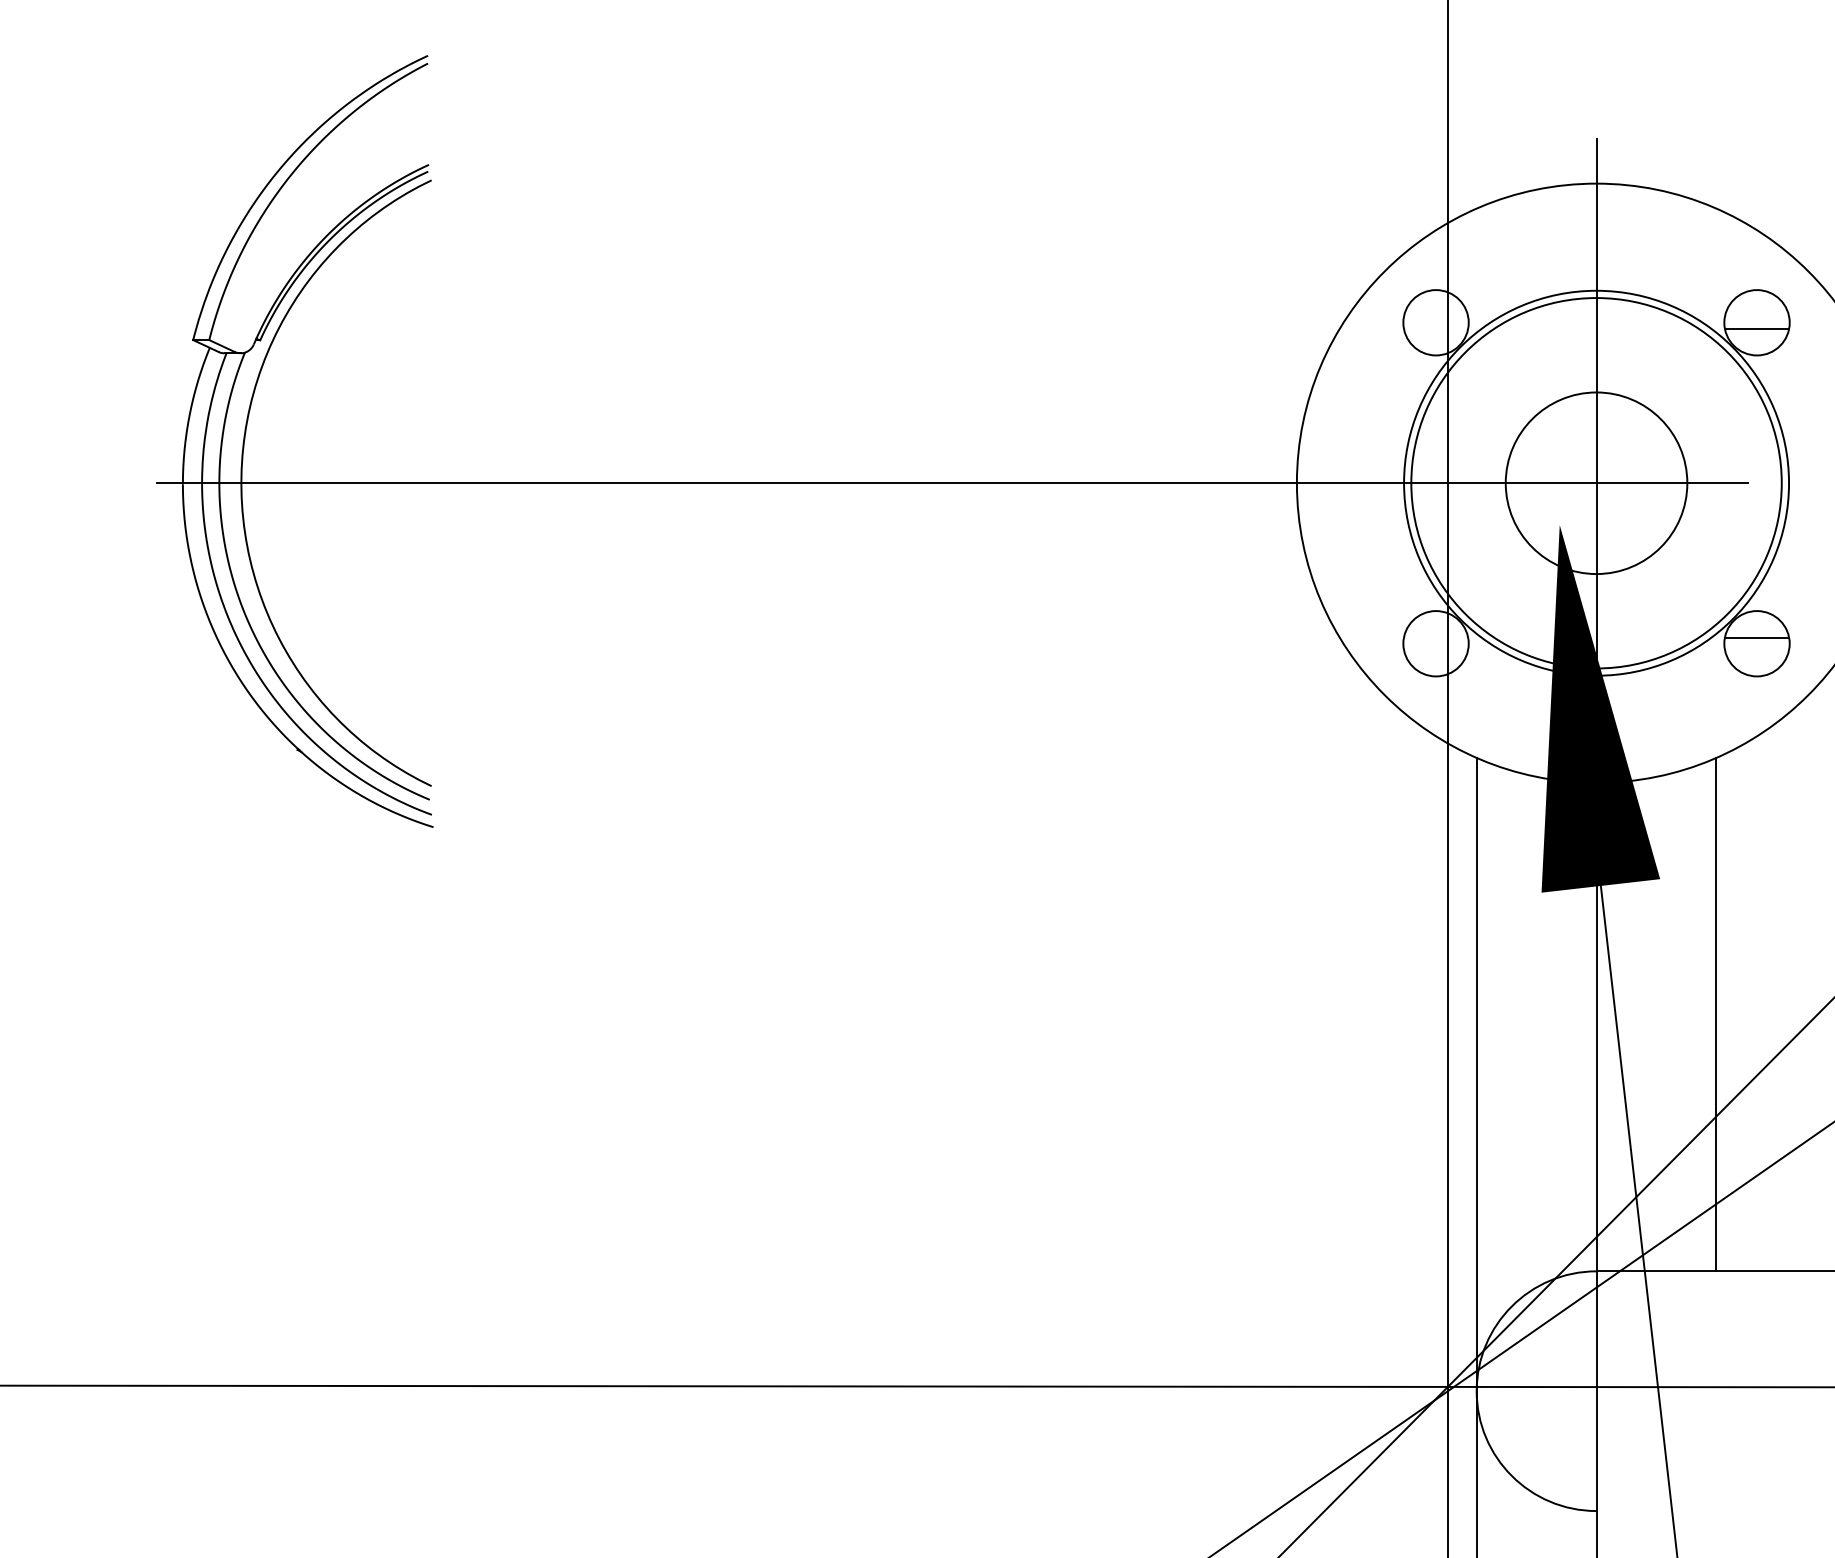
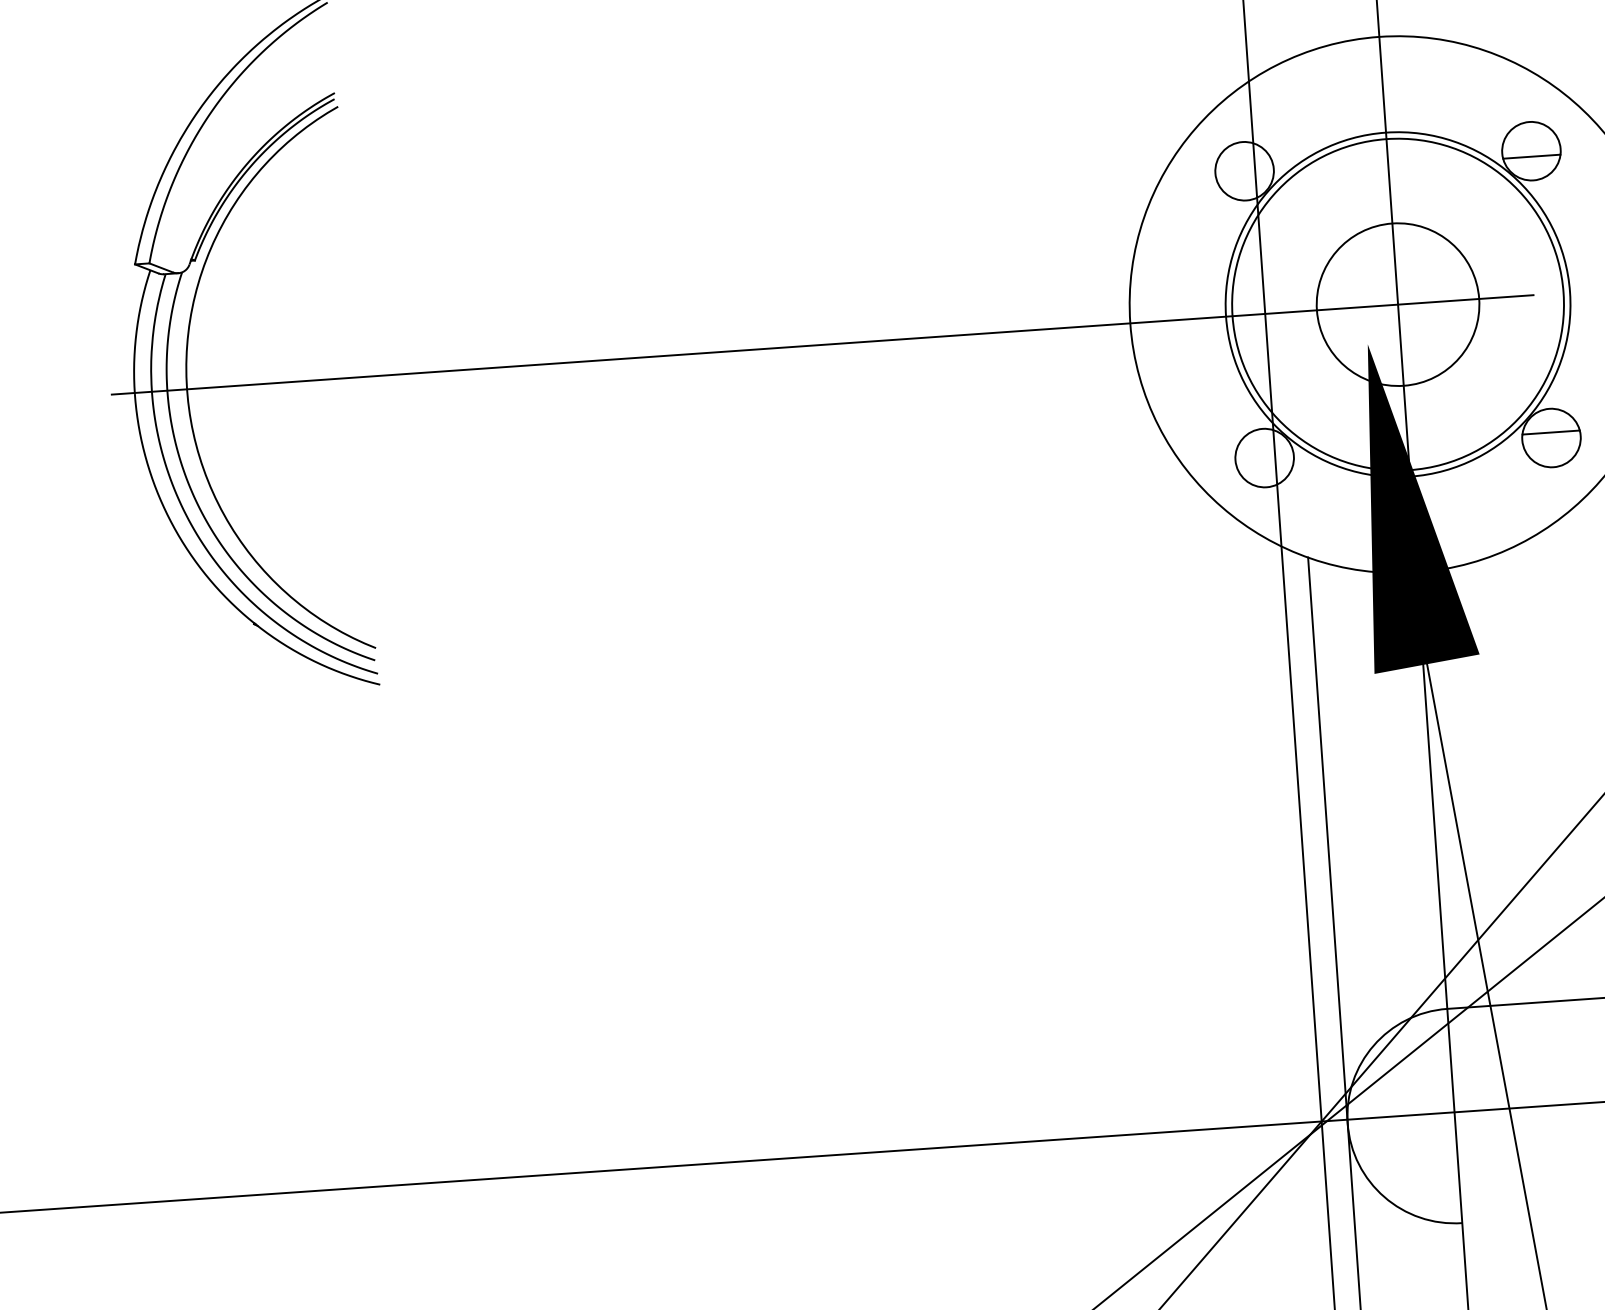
line: (1716, 1014) -> (1538, 771), removed

